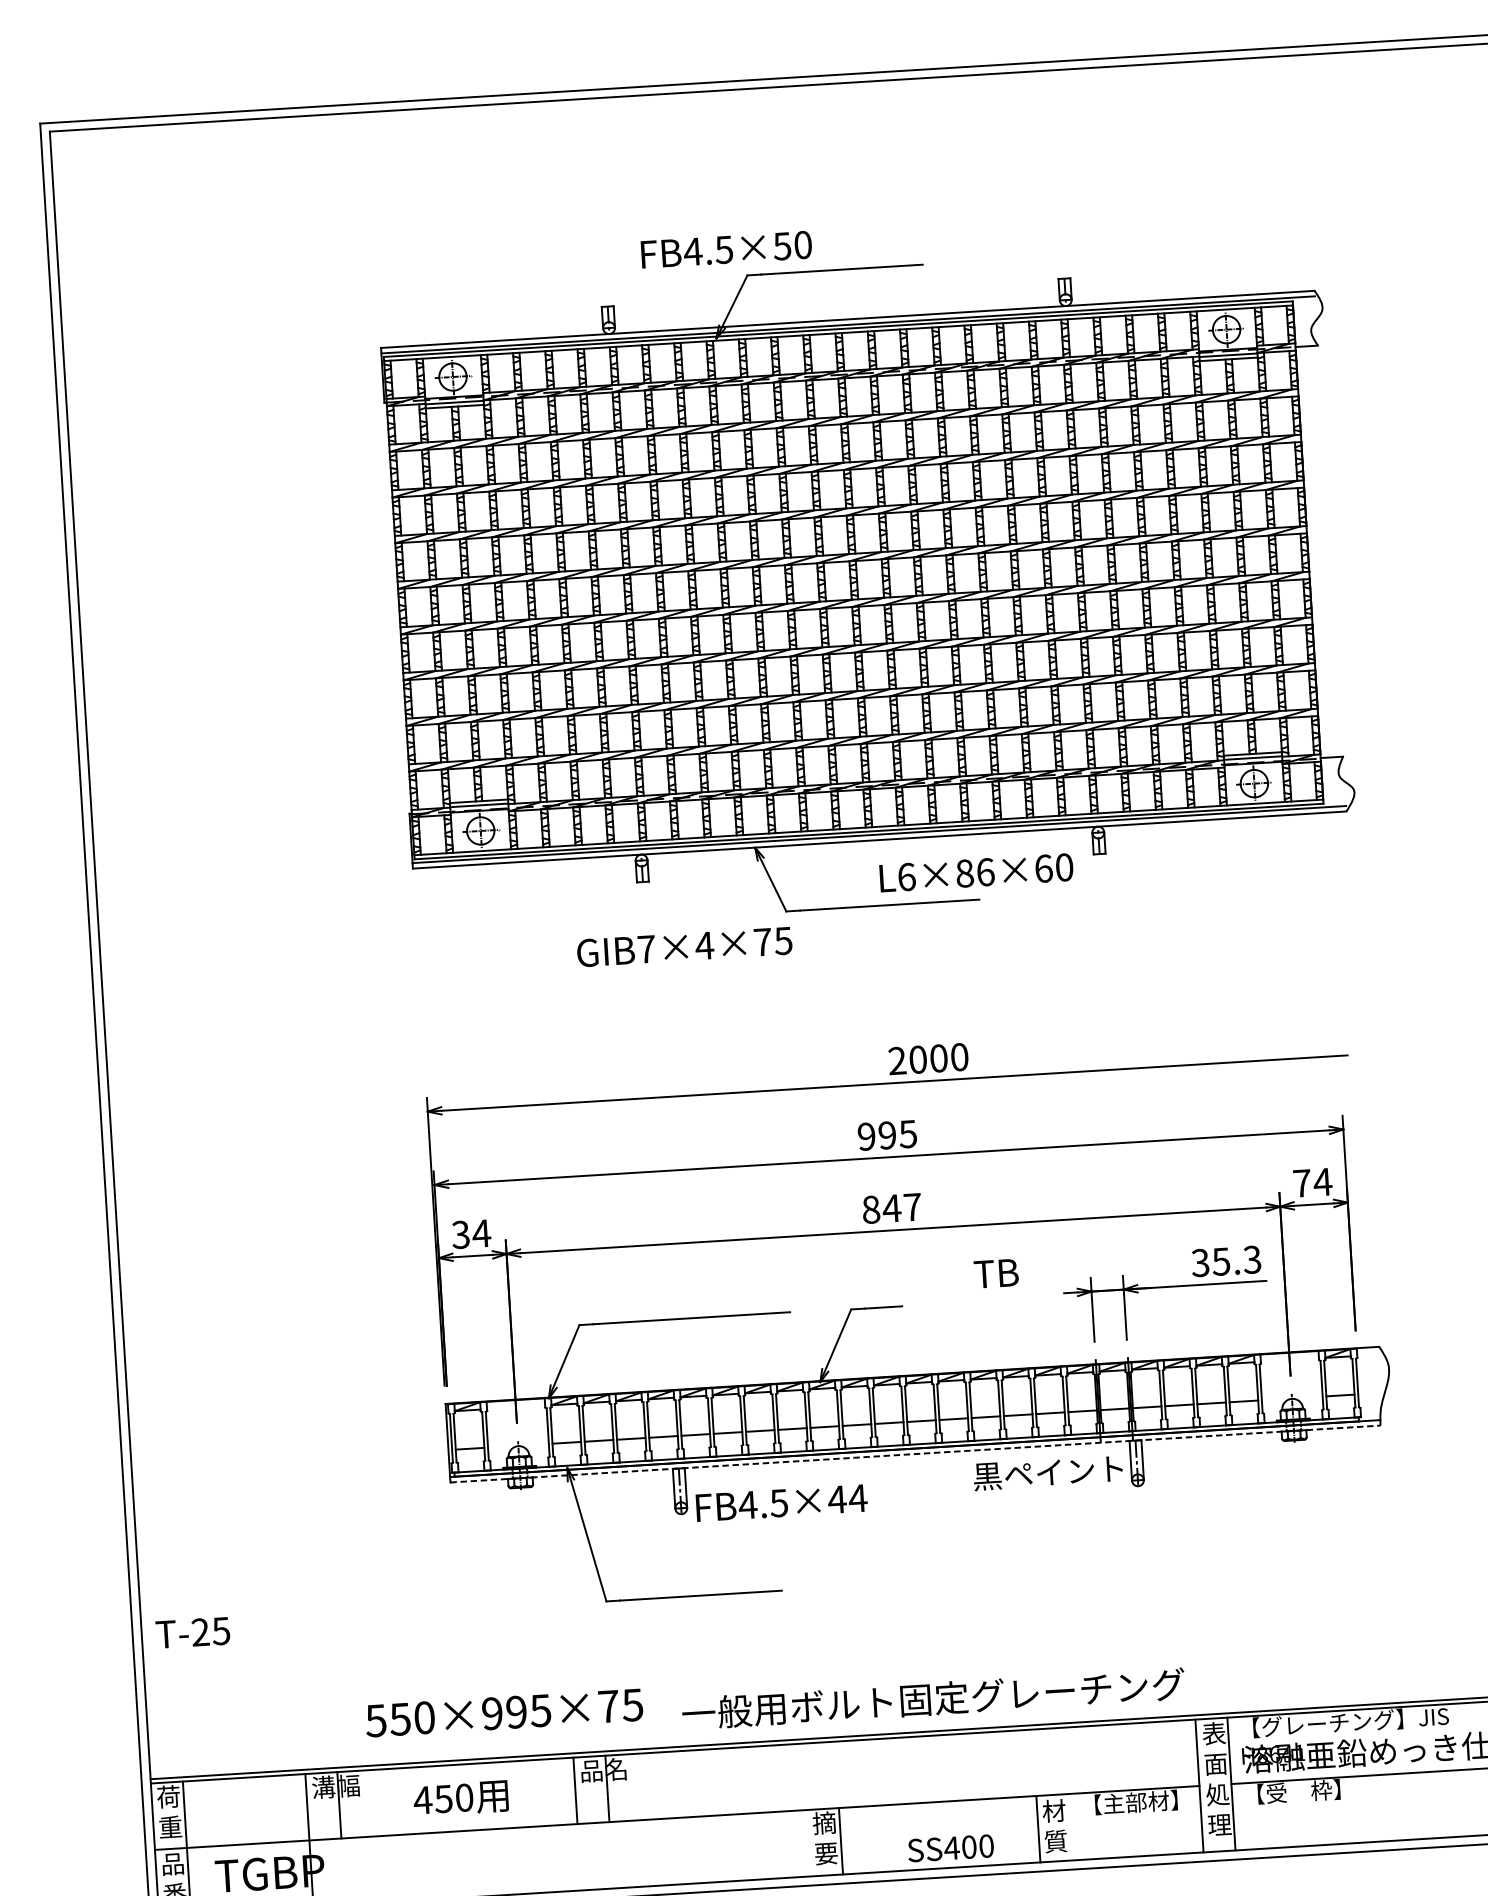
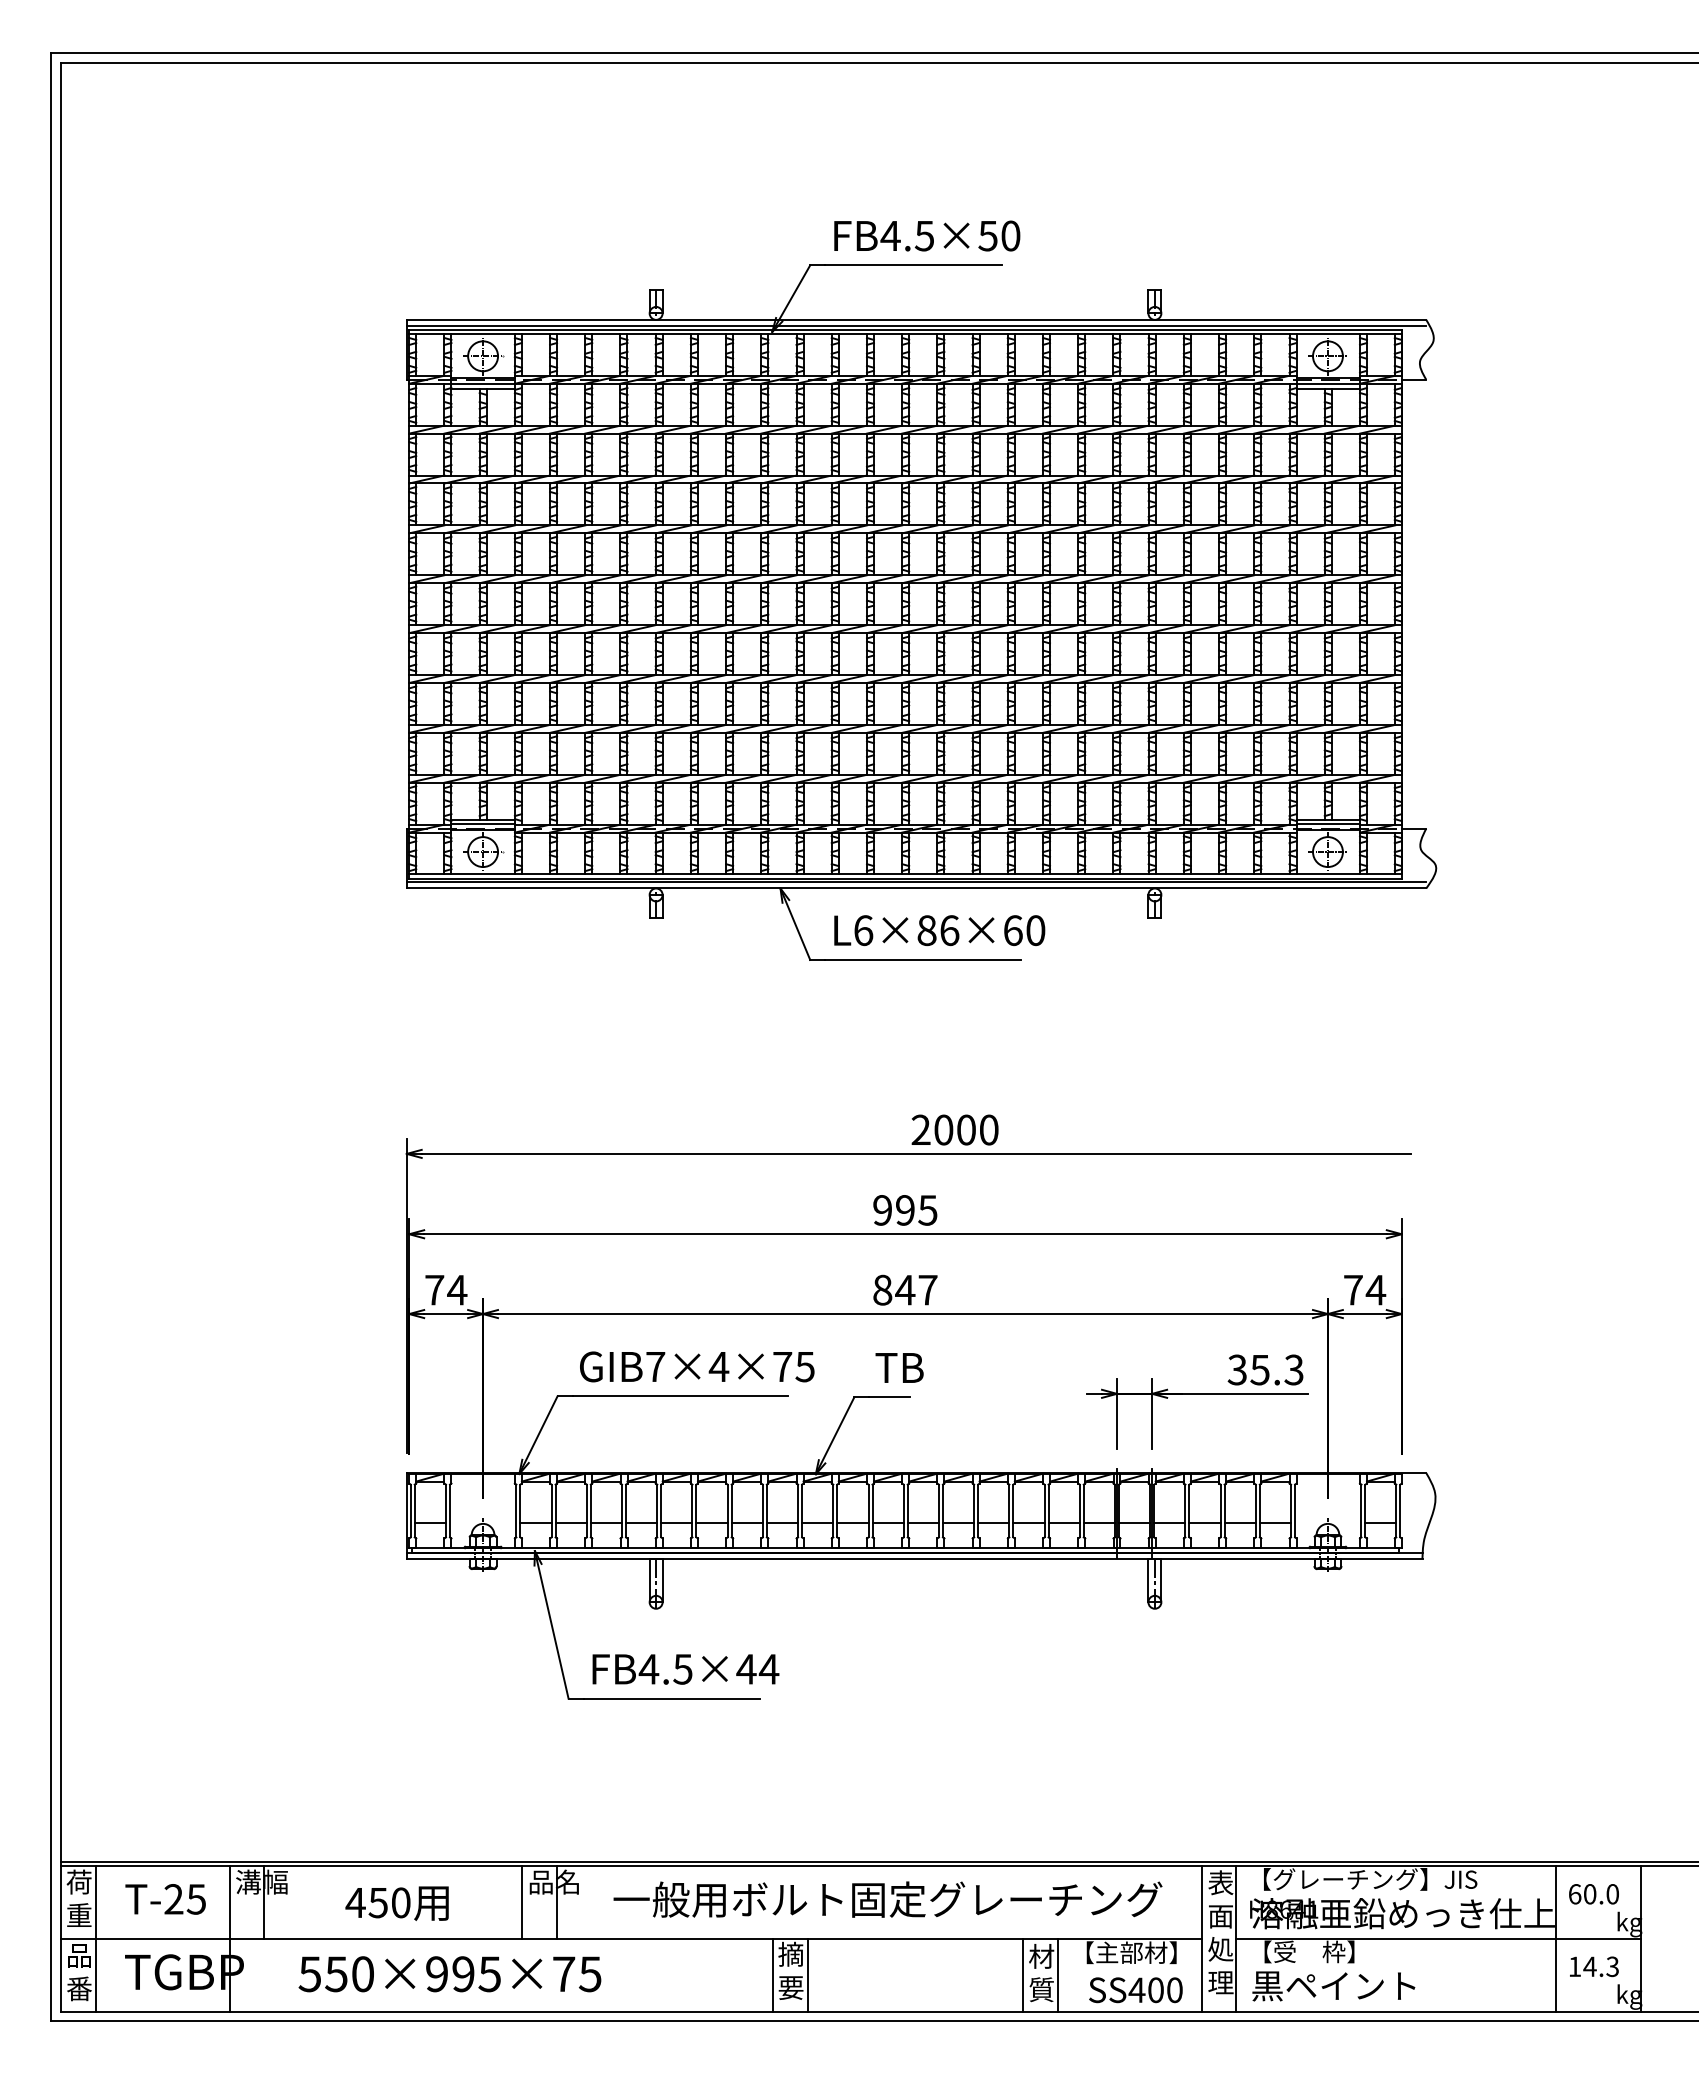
text: (726, 249) -> (927, 235), moved
text: (976, 872) -> (939, 930), moved
text: (684, 946) -> (697, 1366), moved
text: (460, 1234) -> (434, 1289), 34 -> 74
text: (996, 1273) -> (899, 1367), moved
line: (915, 1453) -> (914, 1558), dashed -> solid
text: (1047, 1473) -> (1333, 1986), moved
text: (781, 1503) -> (685, 1669), moved
text: (192, 1632) -> (165, 1899), moved
text: (933, 1698) -> (887, 1899), moved
text: (503, 1713) -> (449, 1974), moved
line: (1070, 1826) -> (1058, 1974), added
line: (808, 1842) -> (772, 1974), added
text: (950, 1848) -> (1135, 1990), moved

